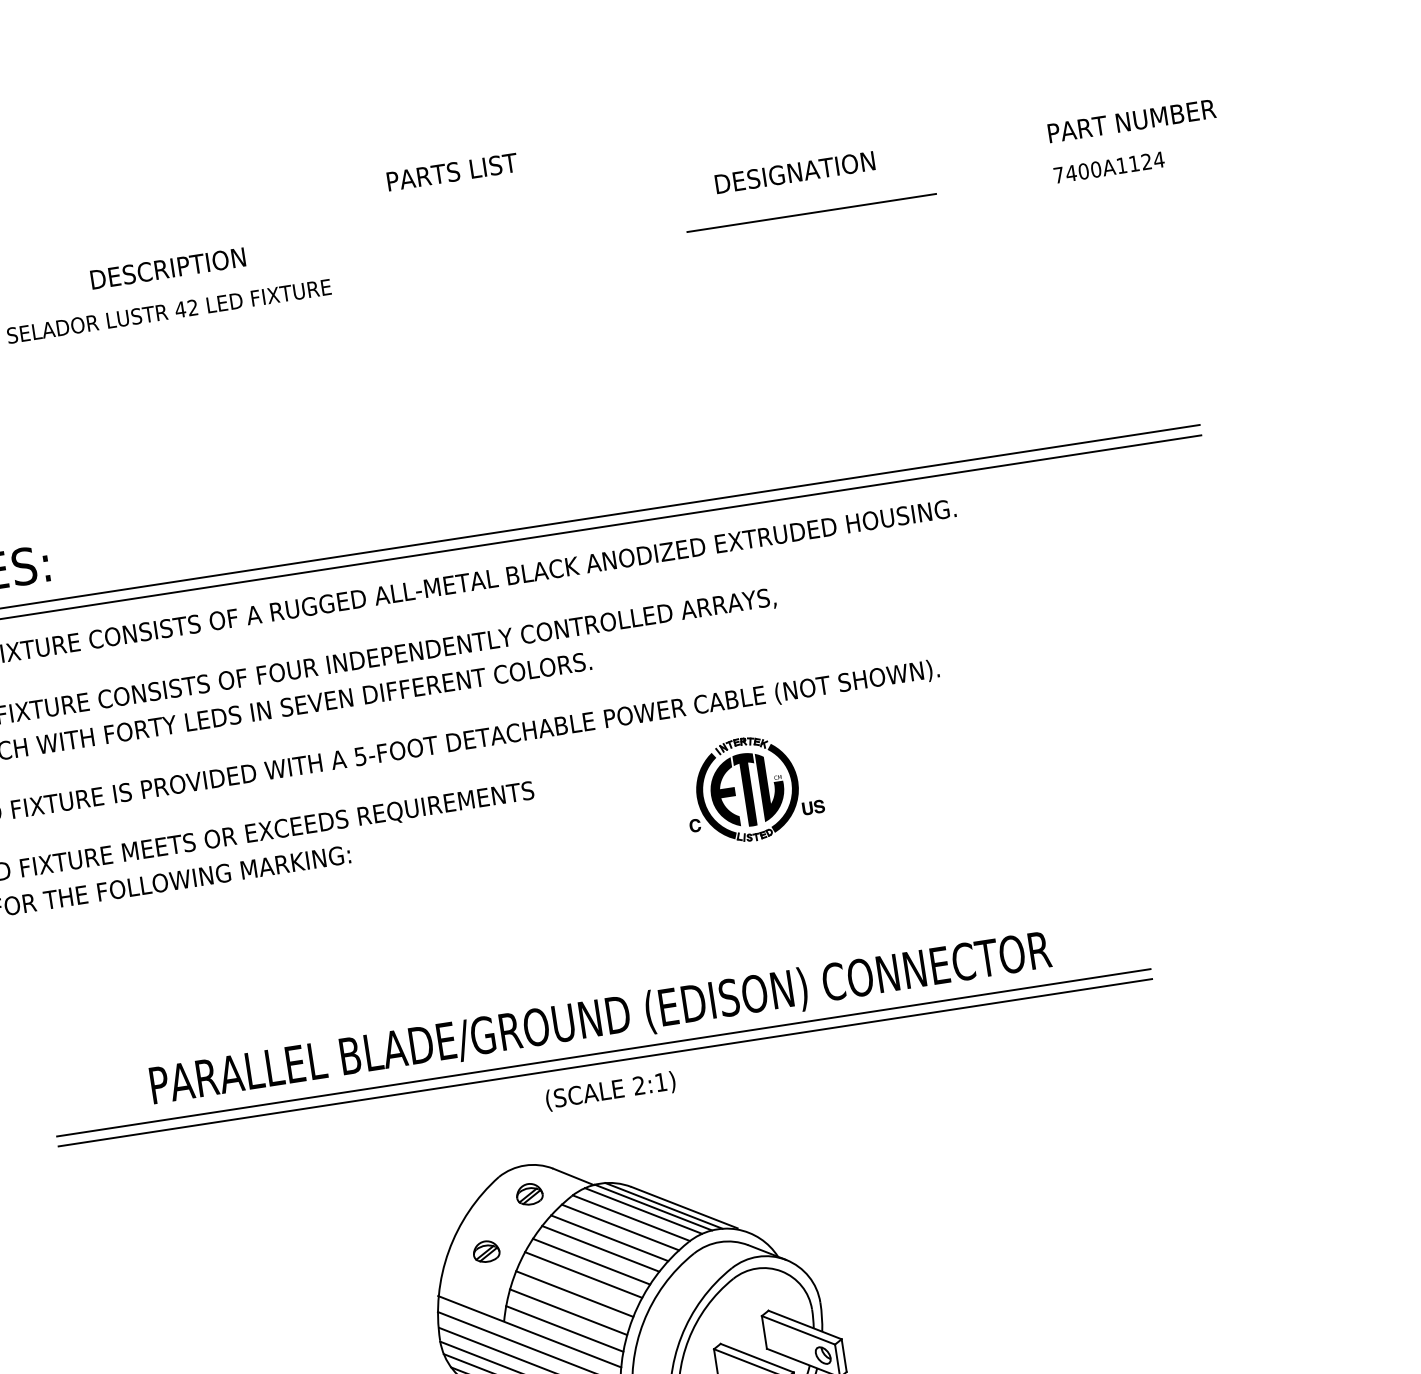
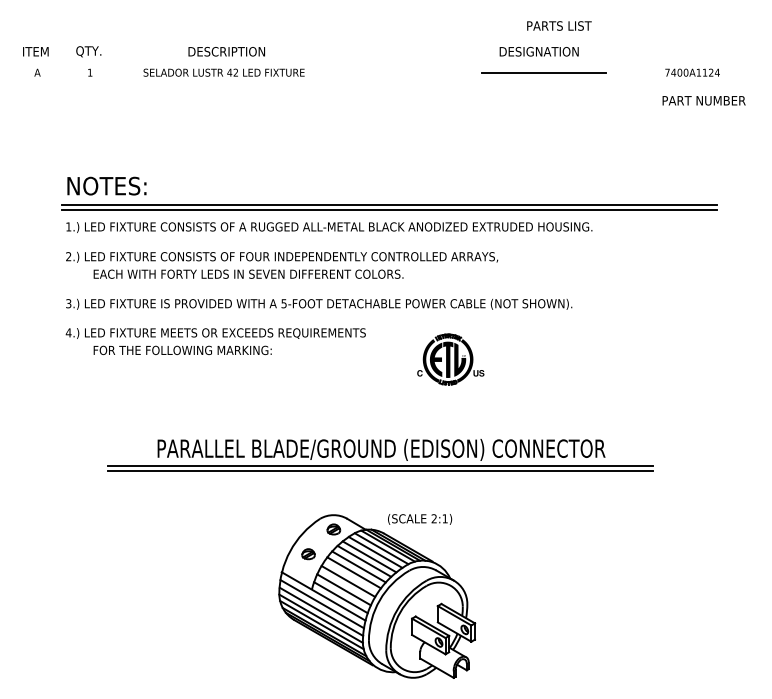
text: (1130, 120) -> (703, 100), moved
text: (452, 171) -> (559, 25), moved
part: (752, 788) -> (450, 359), moved
text: (611, 1091) -> (420, 519), moved

